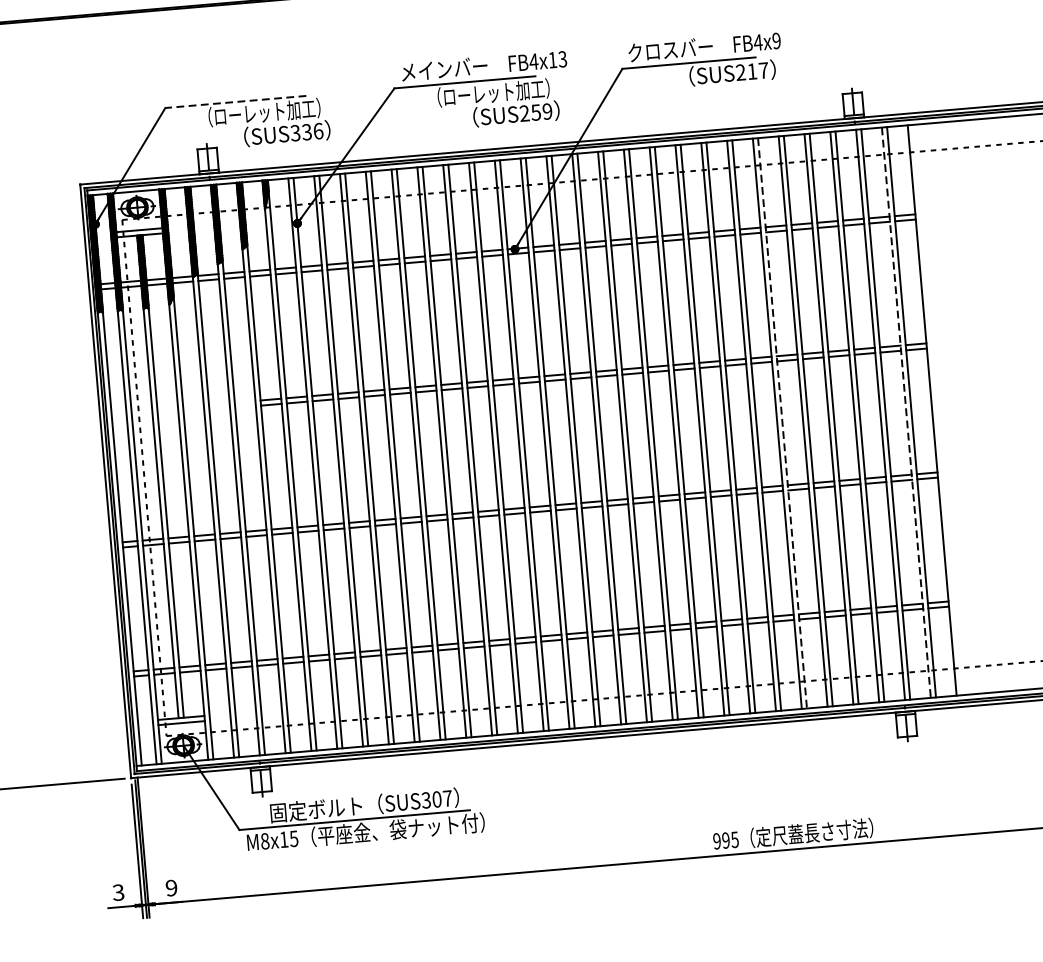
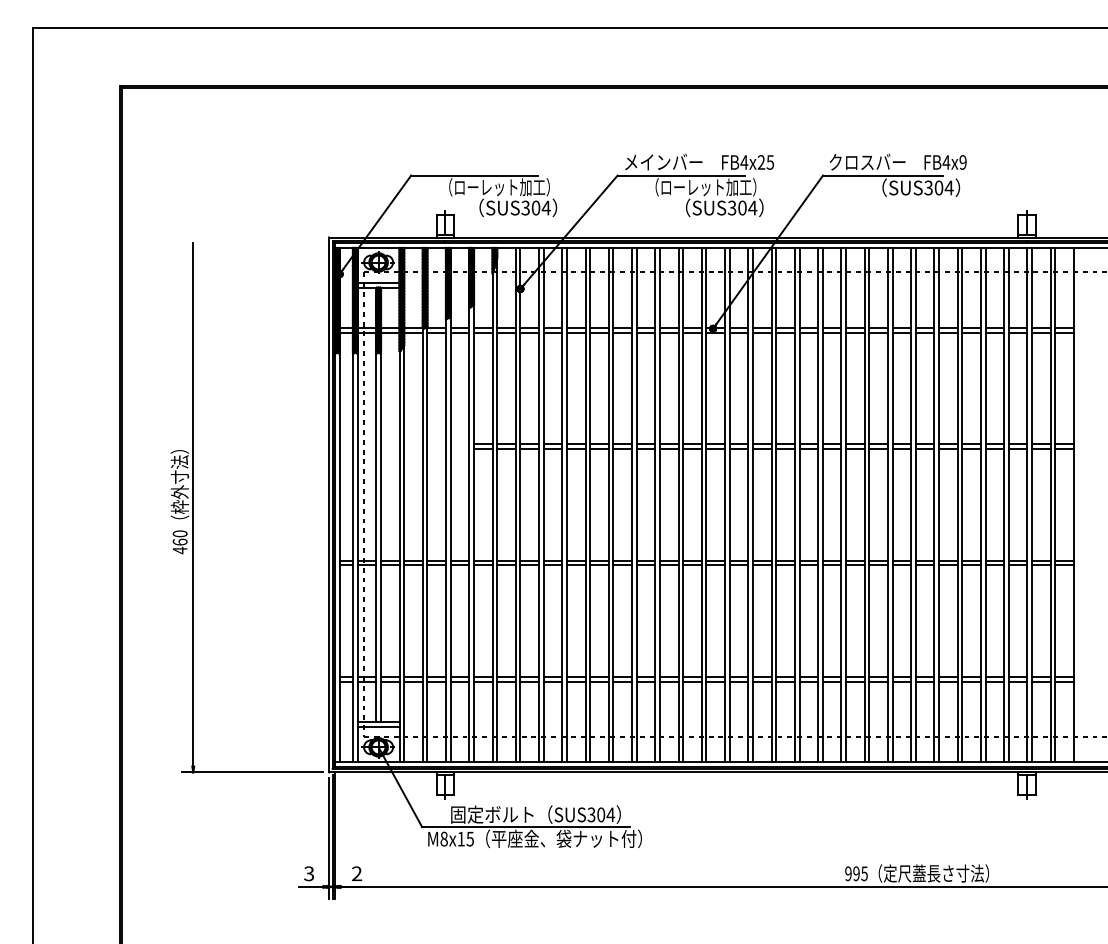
text: (557, 59) -> (765, 162), FB4x13 -> FB4x25
text: (751, 71) -> (938, 187), SUS217 -> SUS304
line: (235, 101) -> (474, 175), dashed -> solid
text: (536, 111) -> (742, 207), SUS259 -> SUS304
text: (311, 131) -> (540, 207), SUS336 -> SUS304
line: (906, 412) -> (1050, 504), dashed -> solid
line: (783, 422) -> (939, 504), dashed -> solid
text: (447, 798) -> (610, 814), SUS307 -> SUS304
text: (172, 887) -> (357, 873), 9 -> 2

